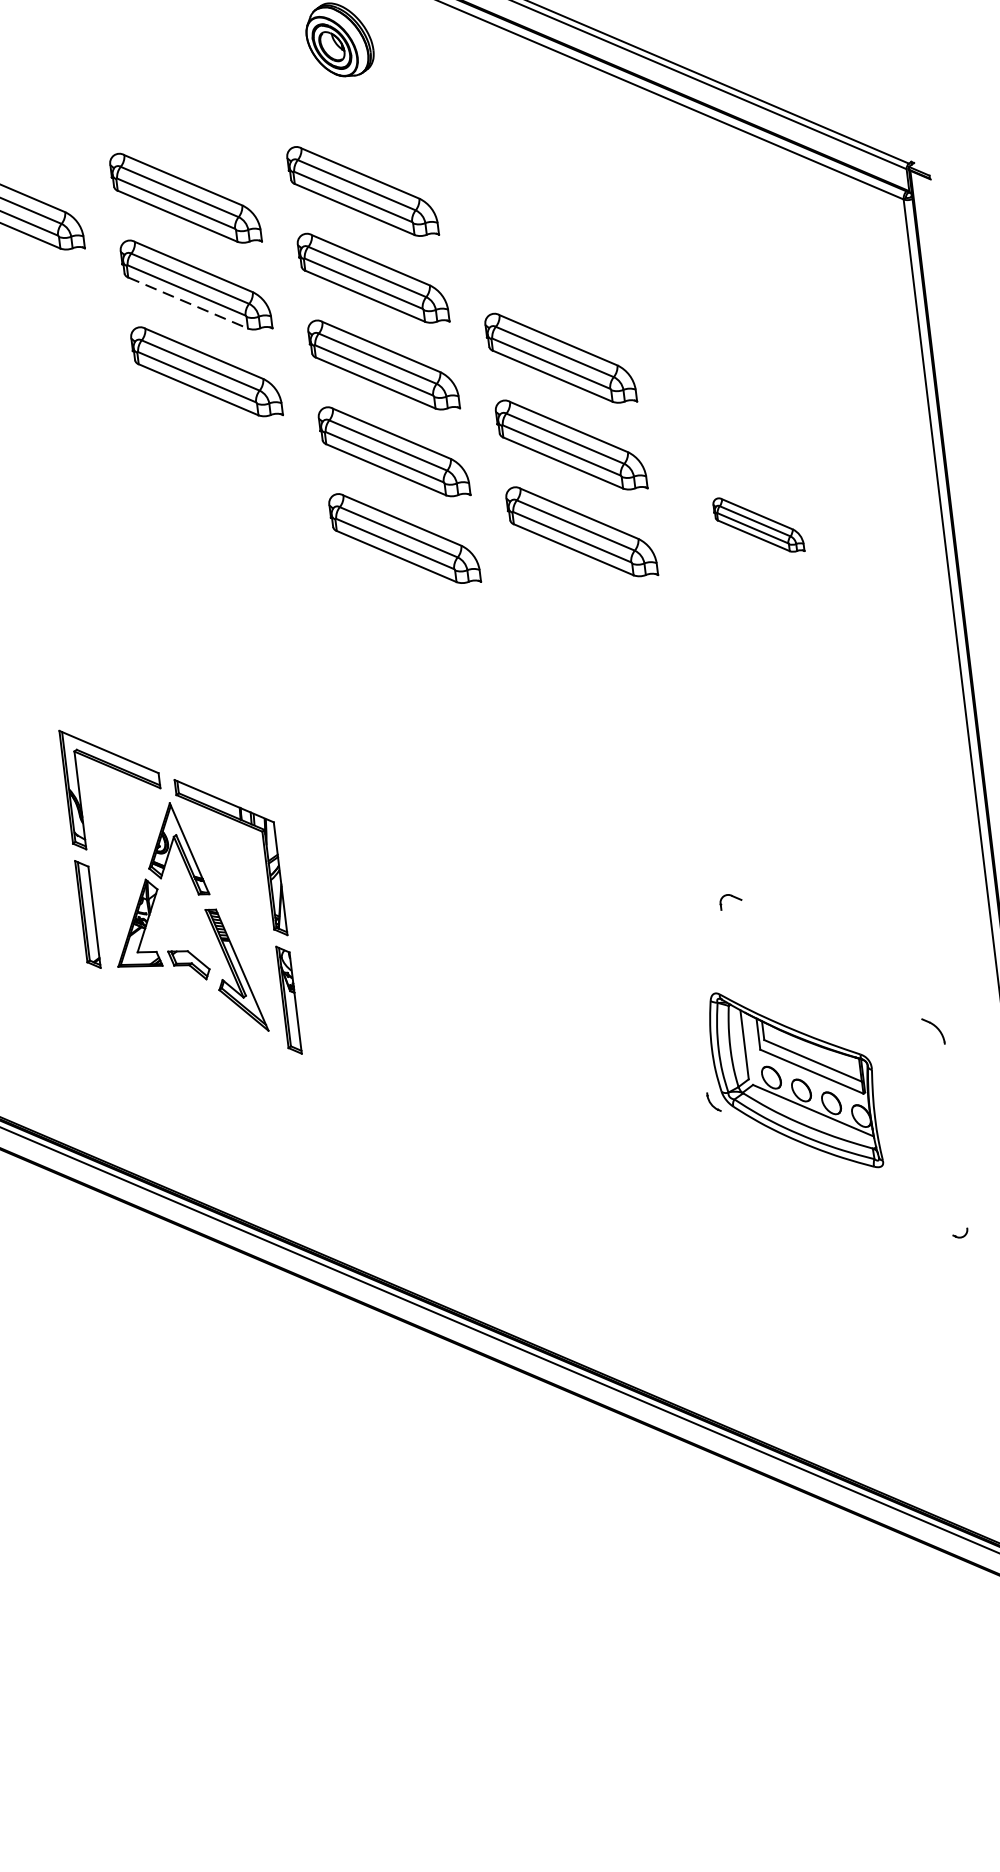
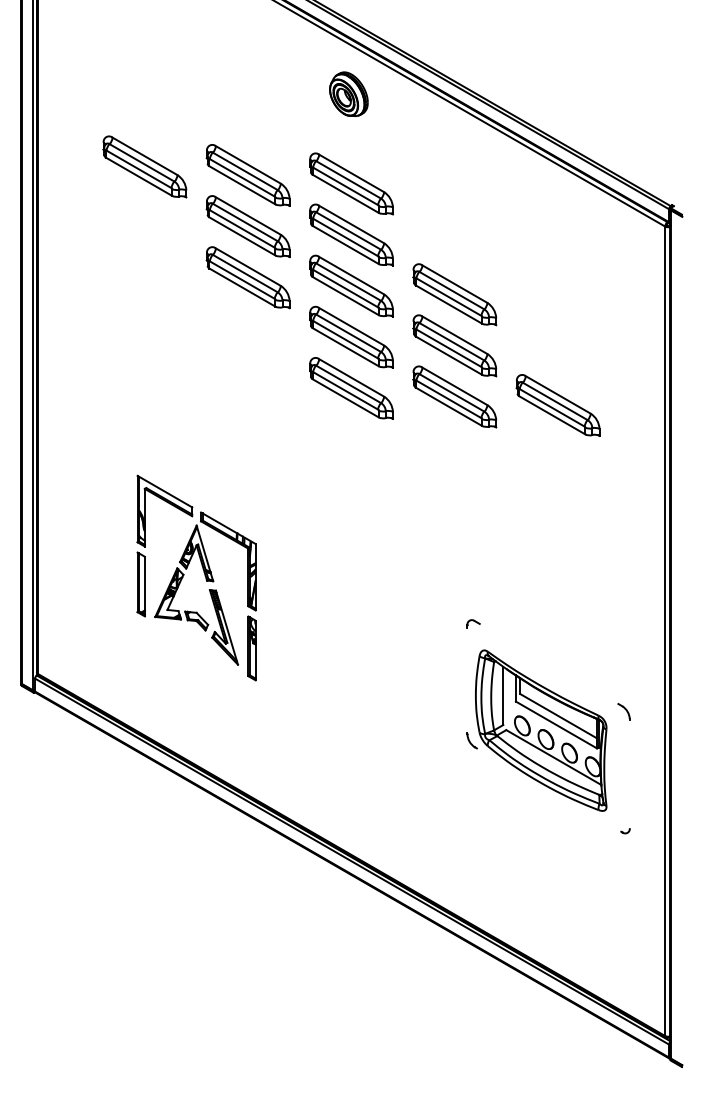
line: (188, 303) -> (242, 236), dashed -> solid
part: (757, 525) -> (557, 405), size x1.67
part: (730, 900) -> (473, 623), moved
part: (788, 1081) -> (536, 730), size x1.43

